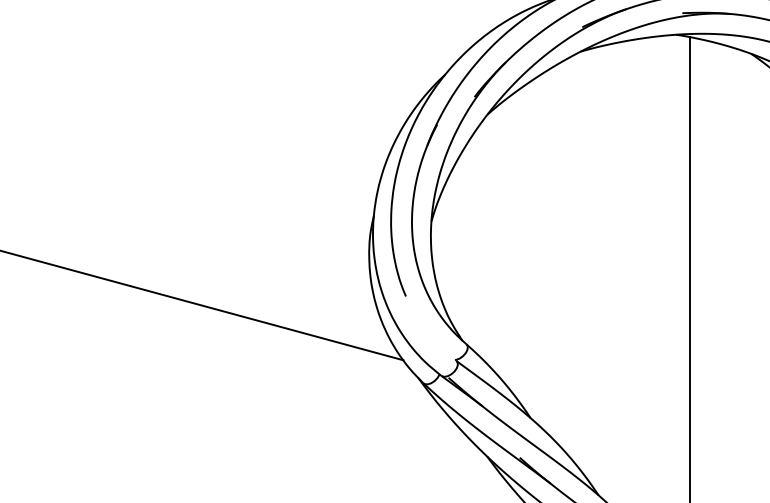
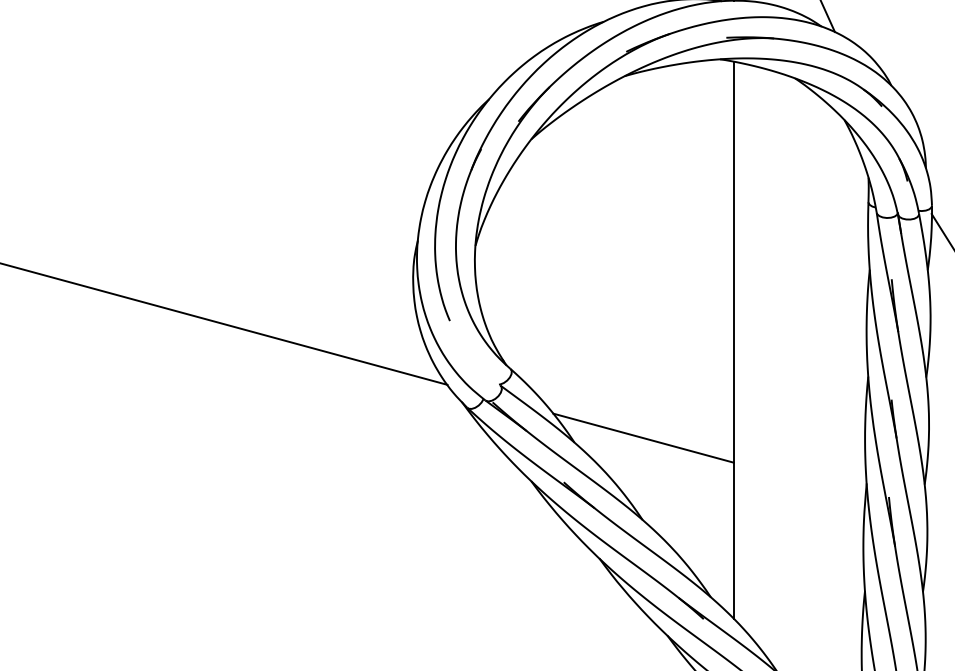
line: (599, 412) -> (643, 437), added

